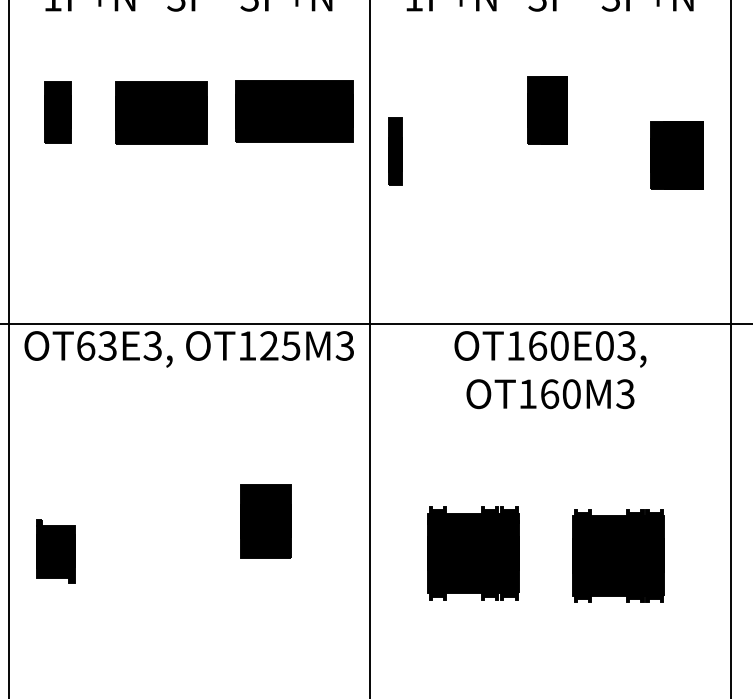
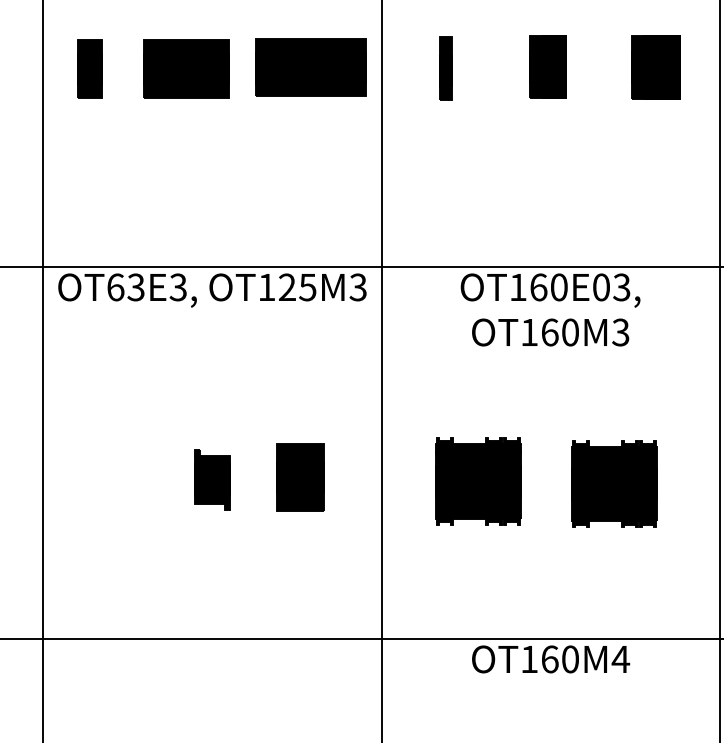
part: (394, 151) -> (445, 68), moved
part: (676, 155) -> (655, 67), moved
part: (266, 521) -> (300, 477), moved
part: (55, 551) -> (212, 479), moved

